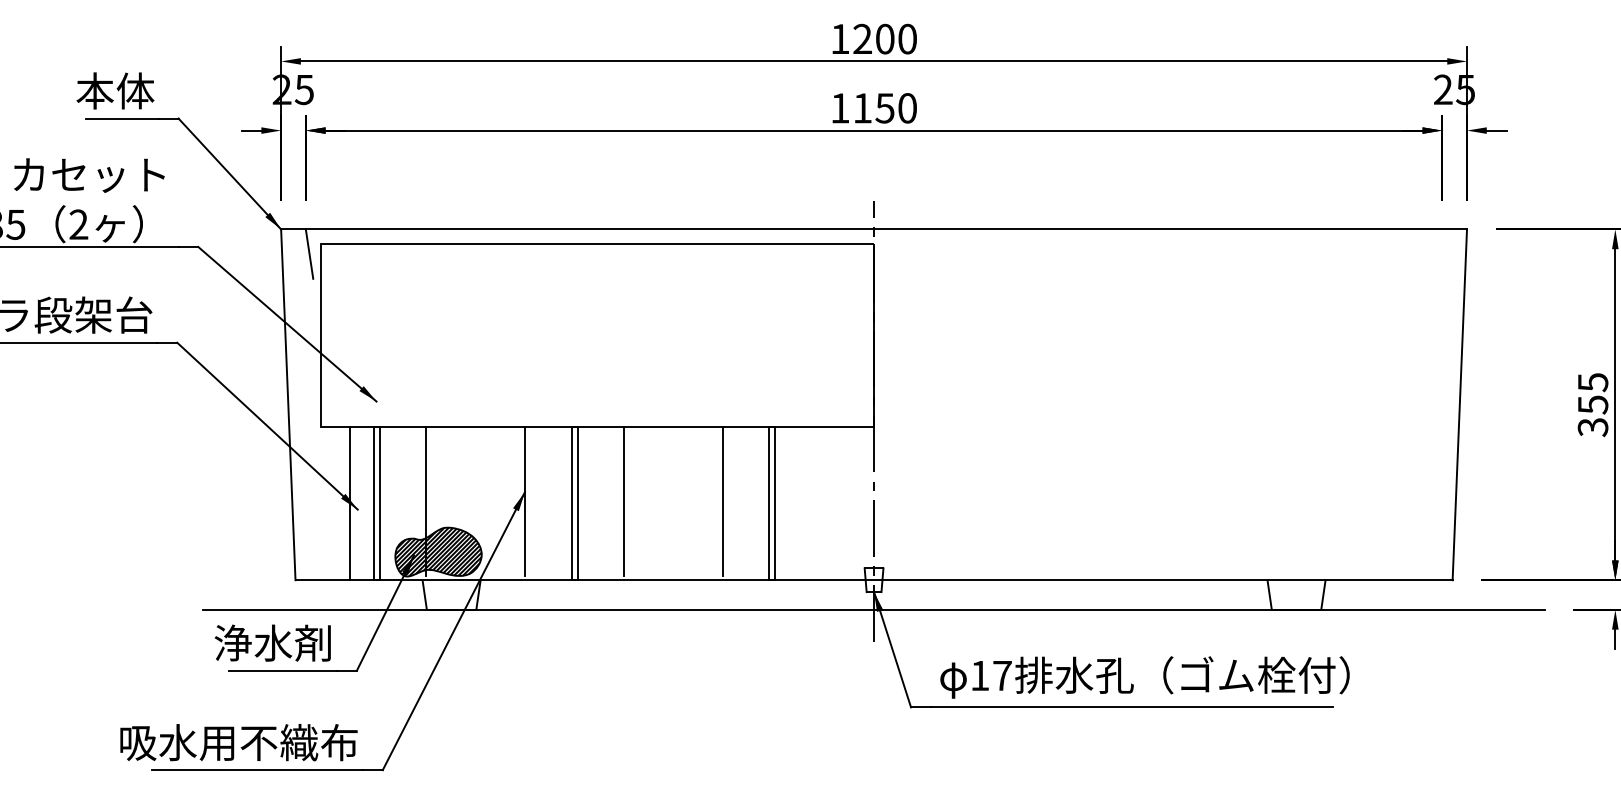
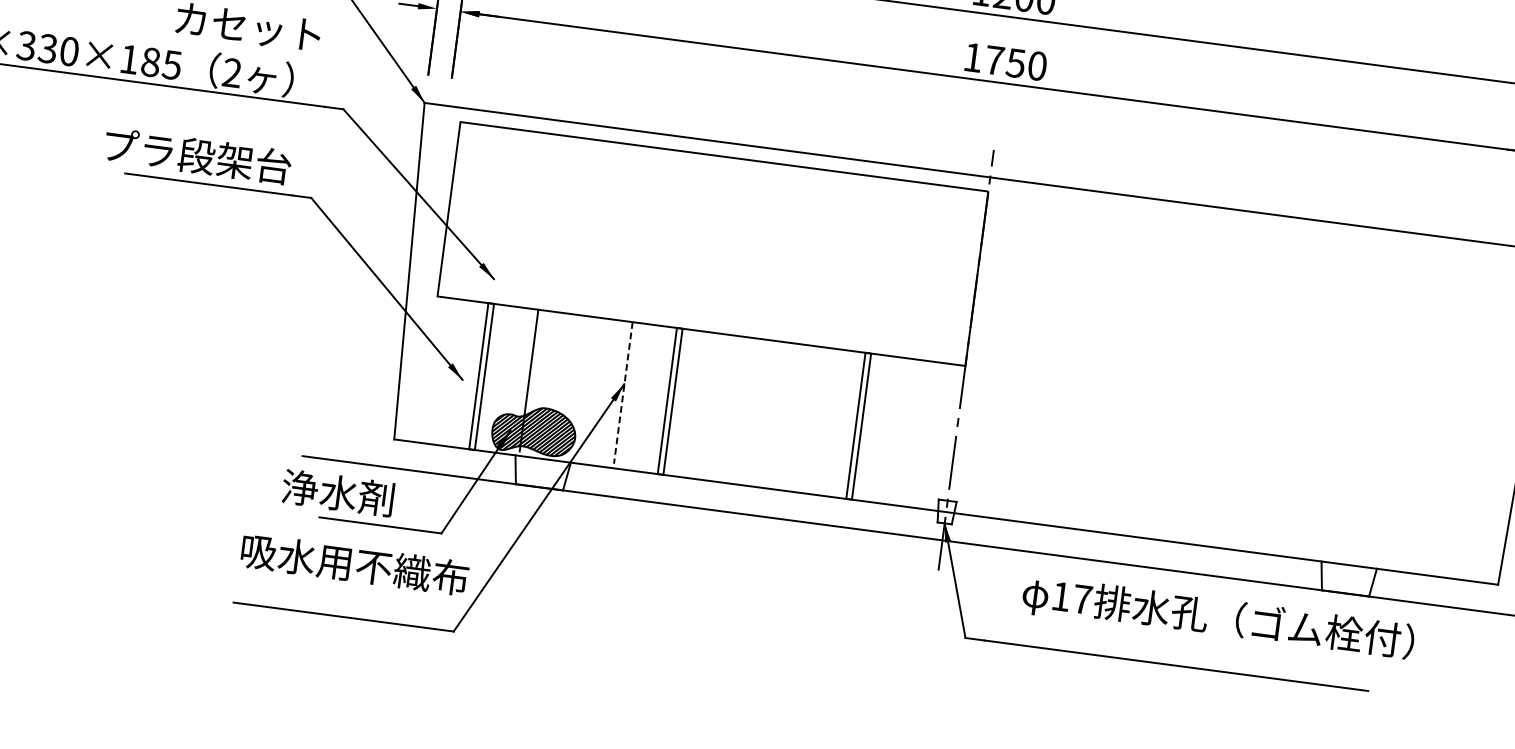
text: (862, 108) -> (994, 60), 1150 -> 1750
line: (309, 253) -> (448, 129), removed
line: (525, 501) -> (623, 393), solid -> dashed
line: (624, 501) -> (718, 405), removed
line: (722, 501) -> (811, 417), removed
line: (350, 503) -> (456, 373), removed
text: (272, 642) -> (337, 492), moved
text: (1144, 677) -> (1217, 618), moved
text: (238, 742) -> (354, 564), moved

